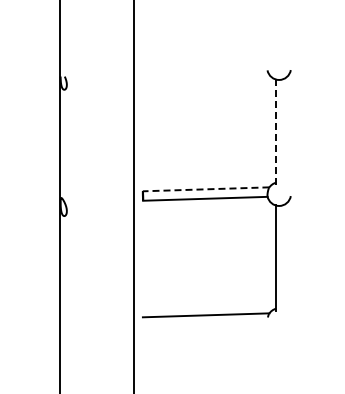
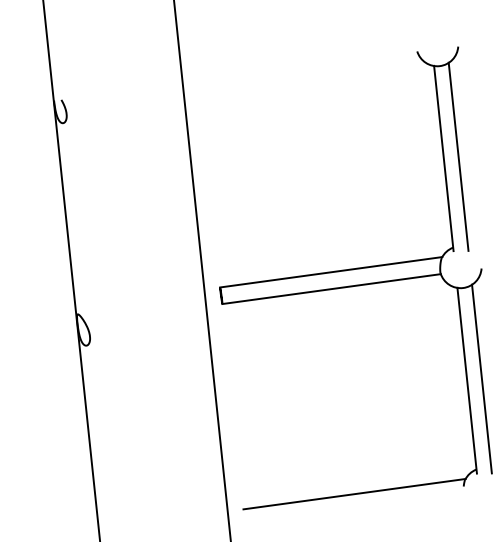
line: (284, 131) -> (458, 155), added
line: (276, 132) -> (444, 159), dashed -> solid
line: (205, 189) -> (330, 272), dashed -> solid
line: (284, 257) -> (481, 377), added

